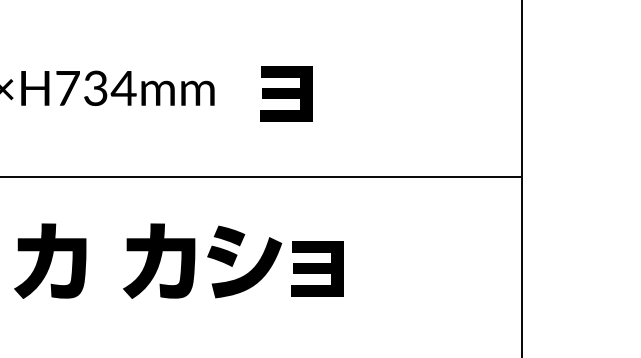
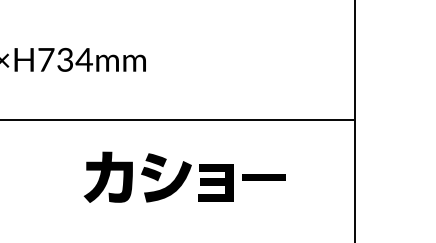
part: (285, 93) -> (194, 63), removed
part: (49, 259) -> (33, 176), removed
fill: (387, 261) -> (263, 177), added

